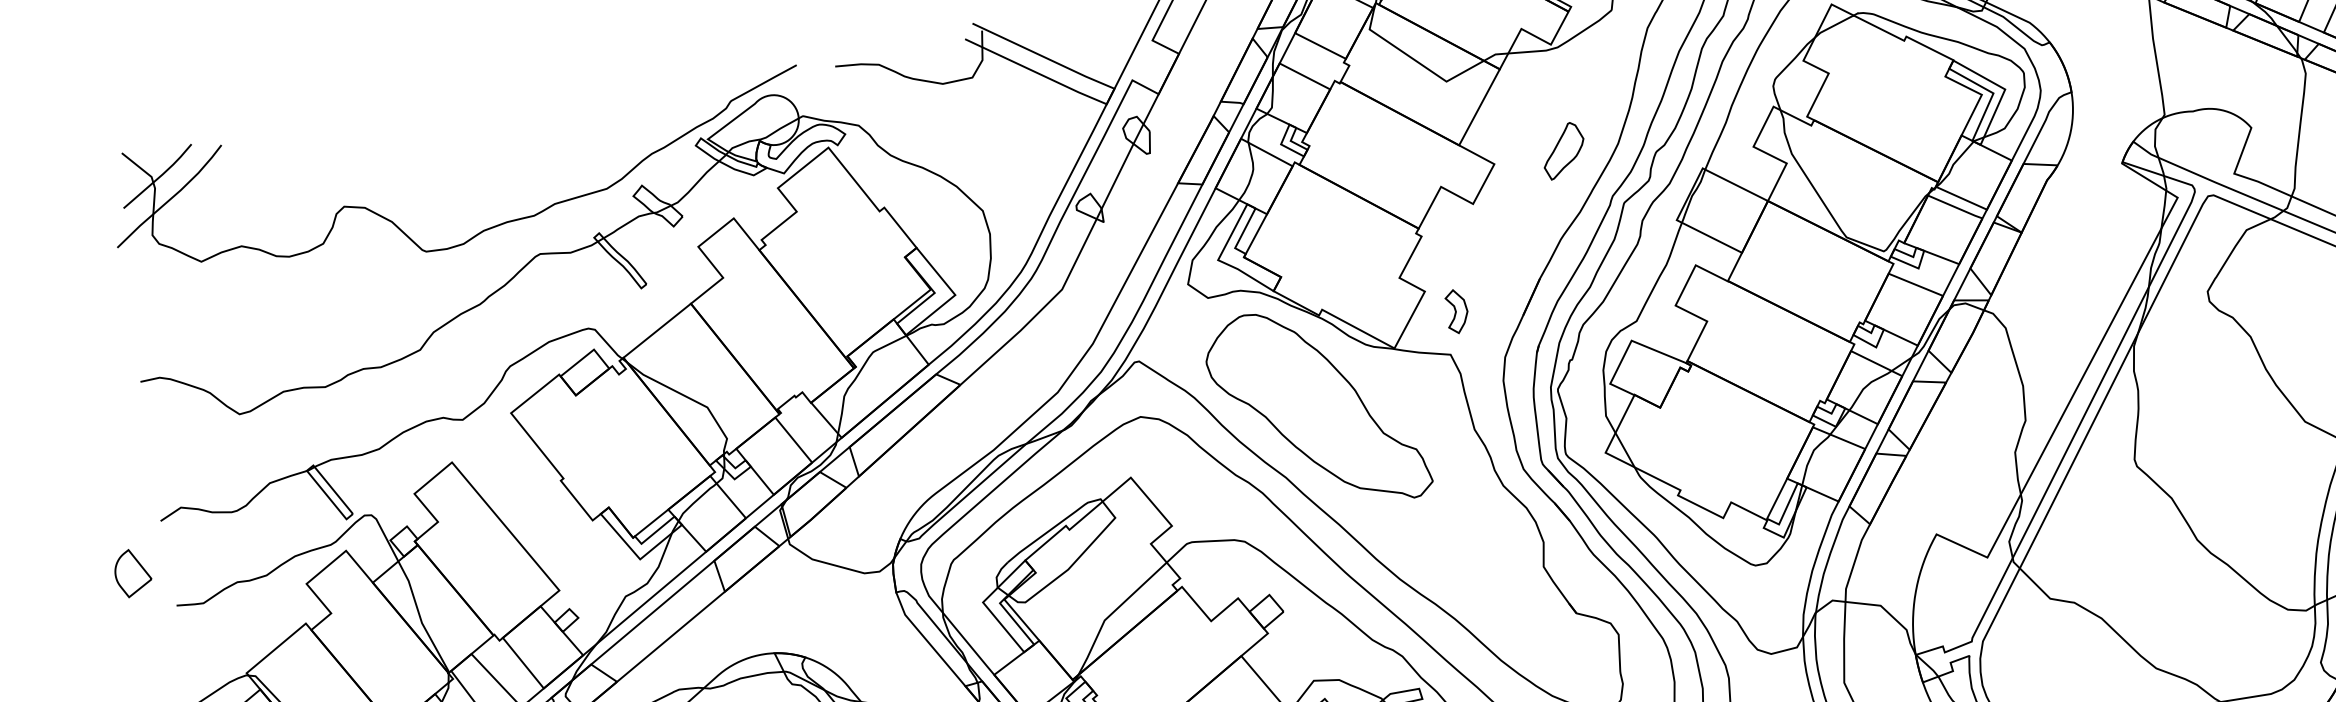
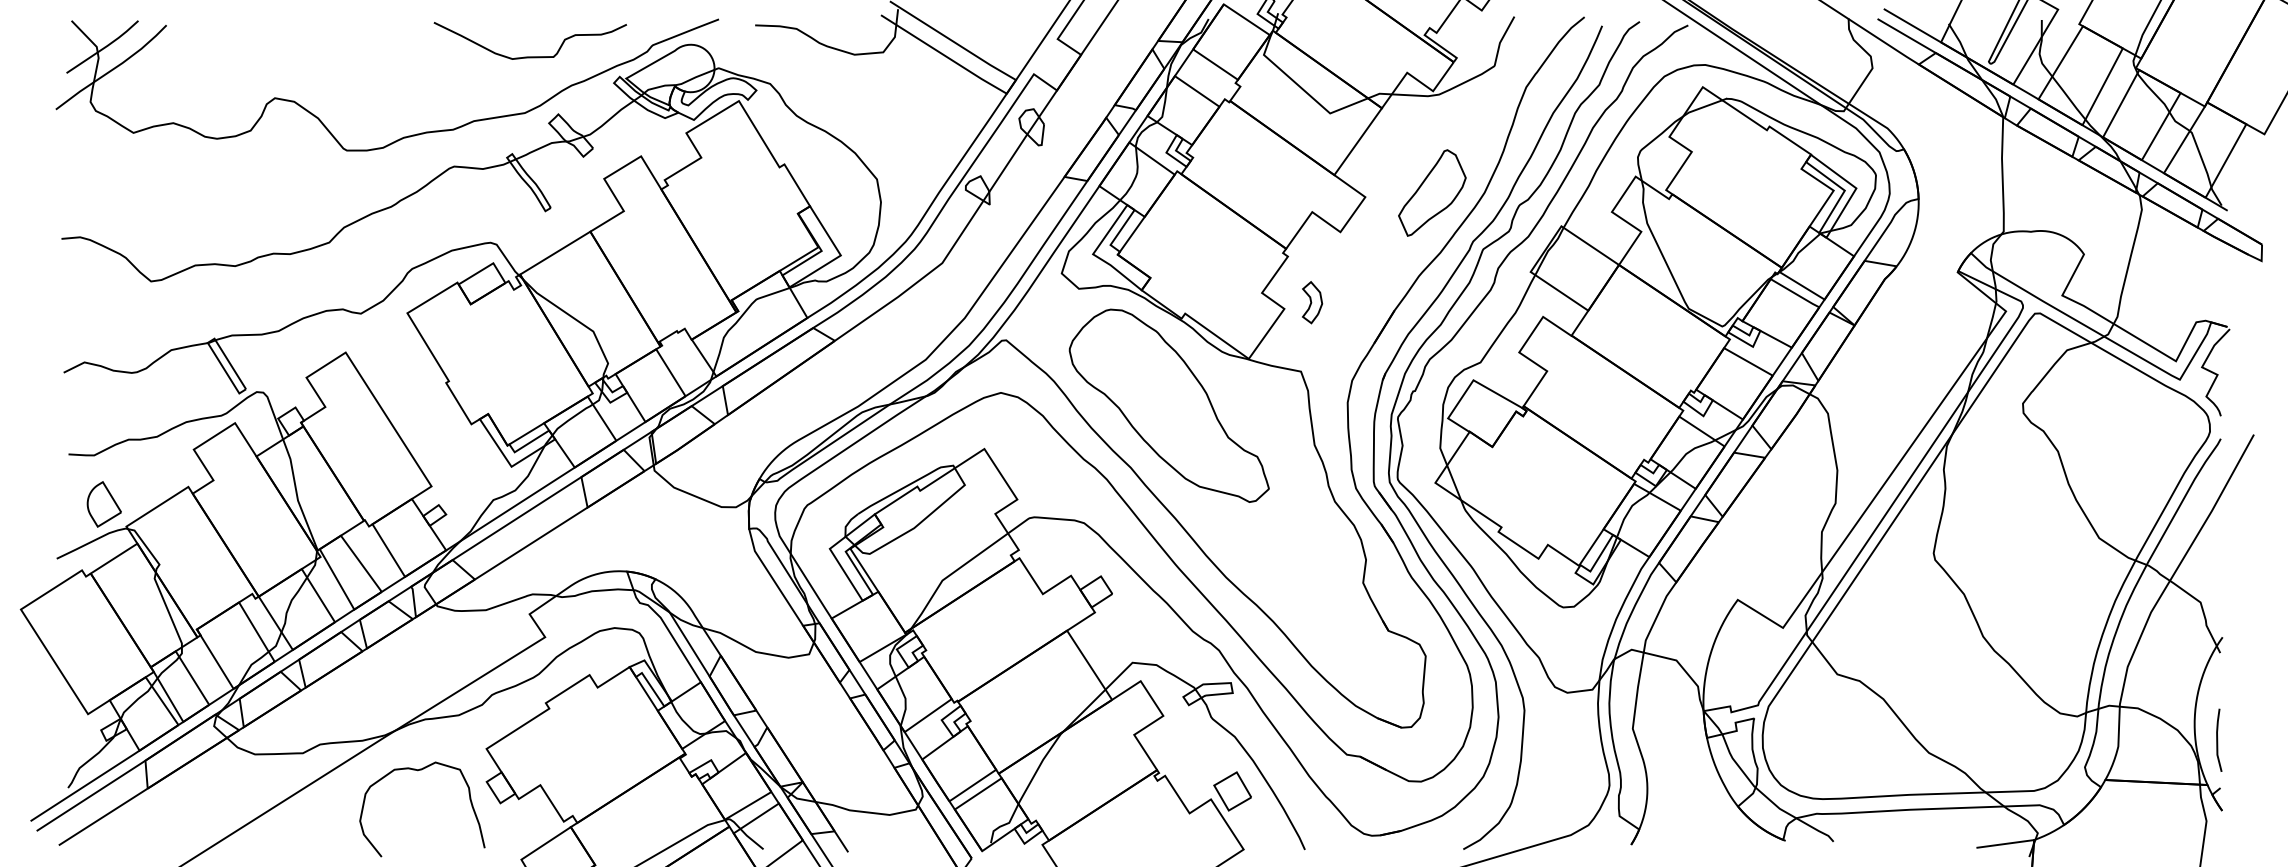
curve: (604, 129) -> (529, 56), added
part: (1563, 150) -> (1432, 192), size x1.67
part: (1457, 311) -> (1312, 302), moved
part: (132, 573) -> (103, 504), moved

